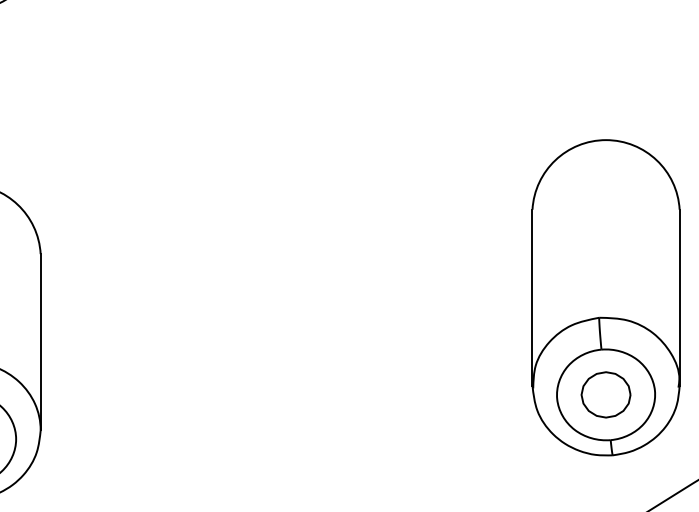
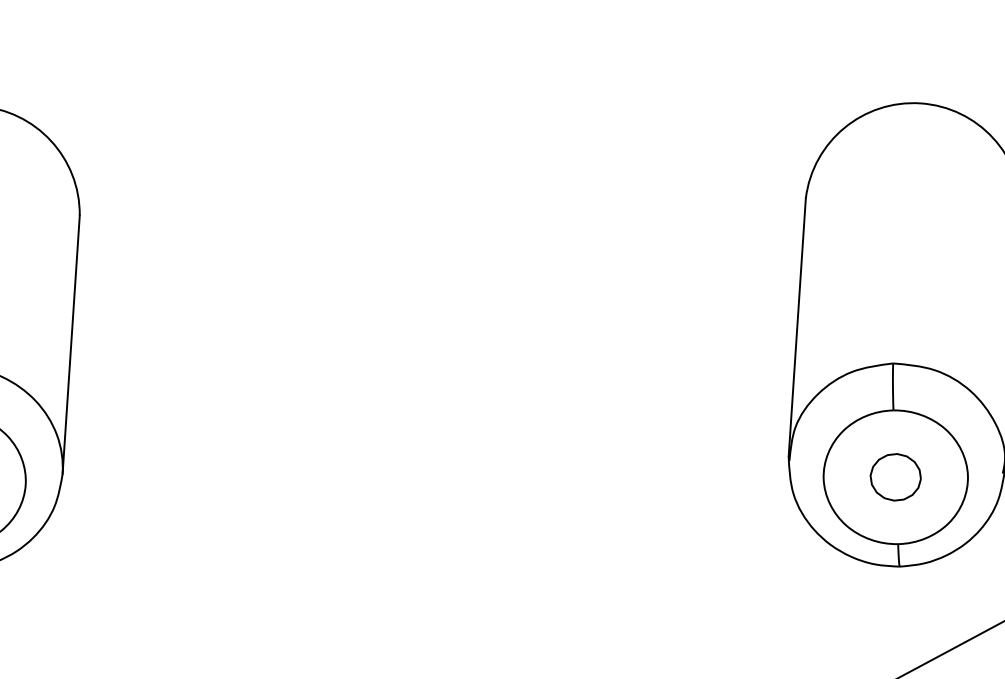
part: (605, 394) -> (894, 476), size x0.7

